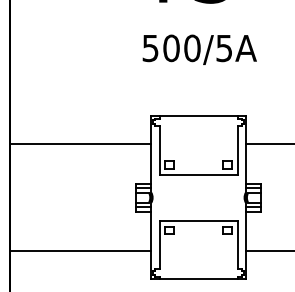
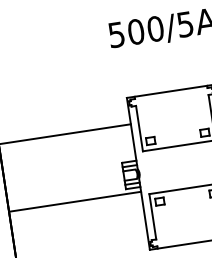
line: (80, 250) -> (75, 201), moved

